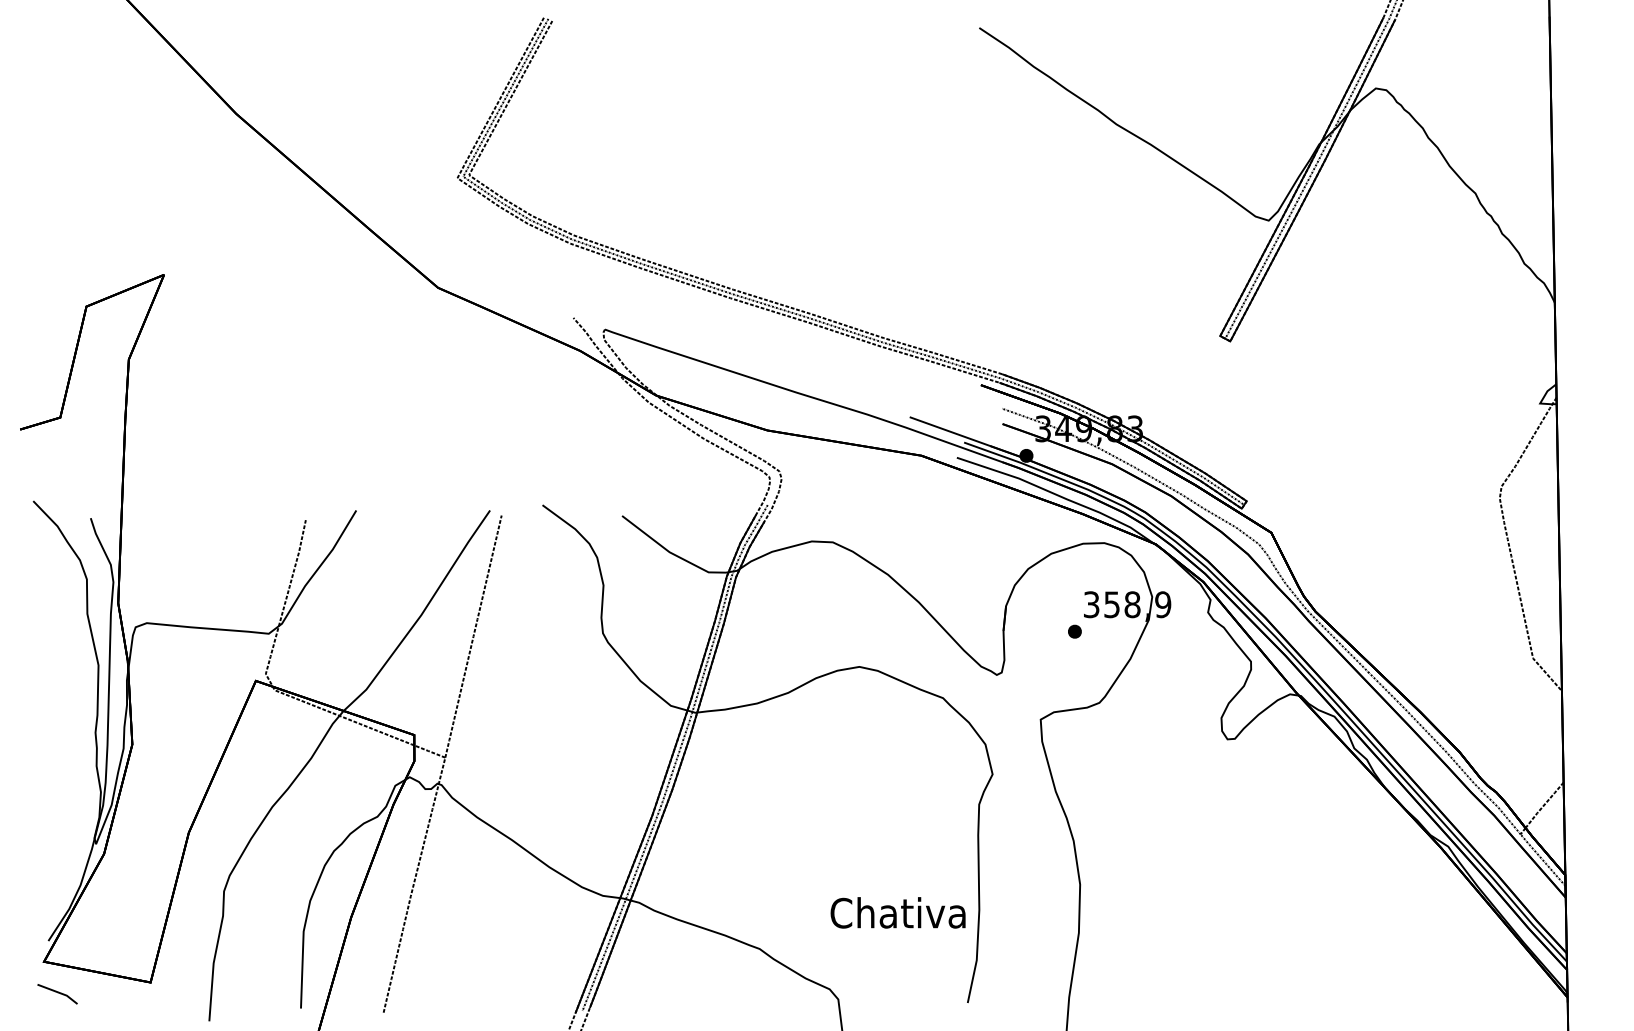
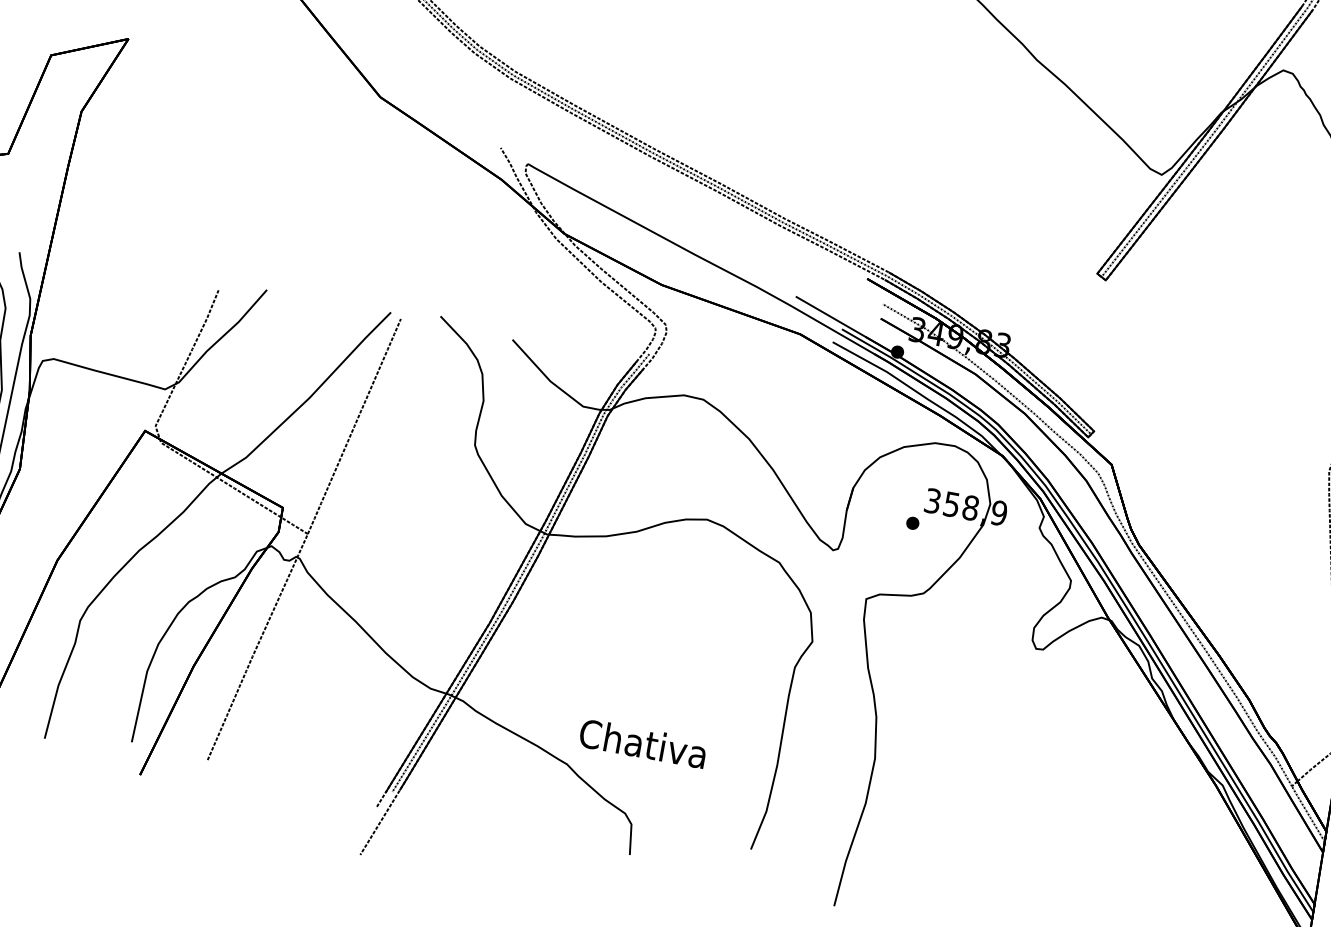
text: (897, 912) -> (642, 743), moved

